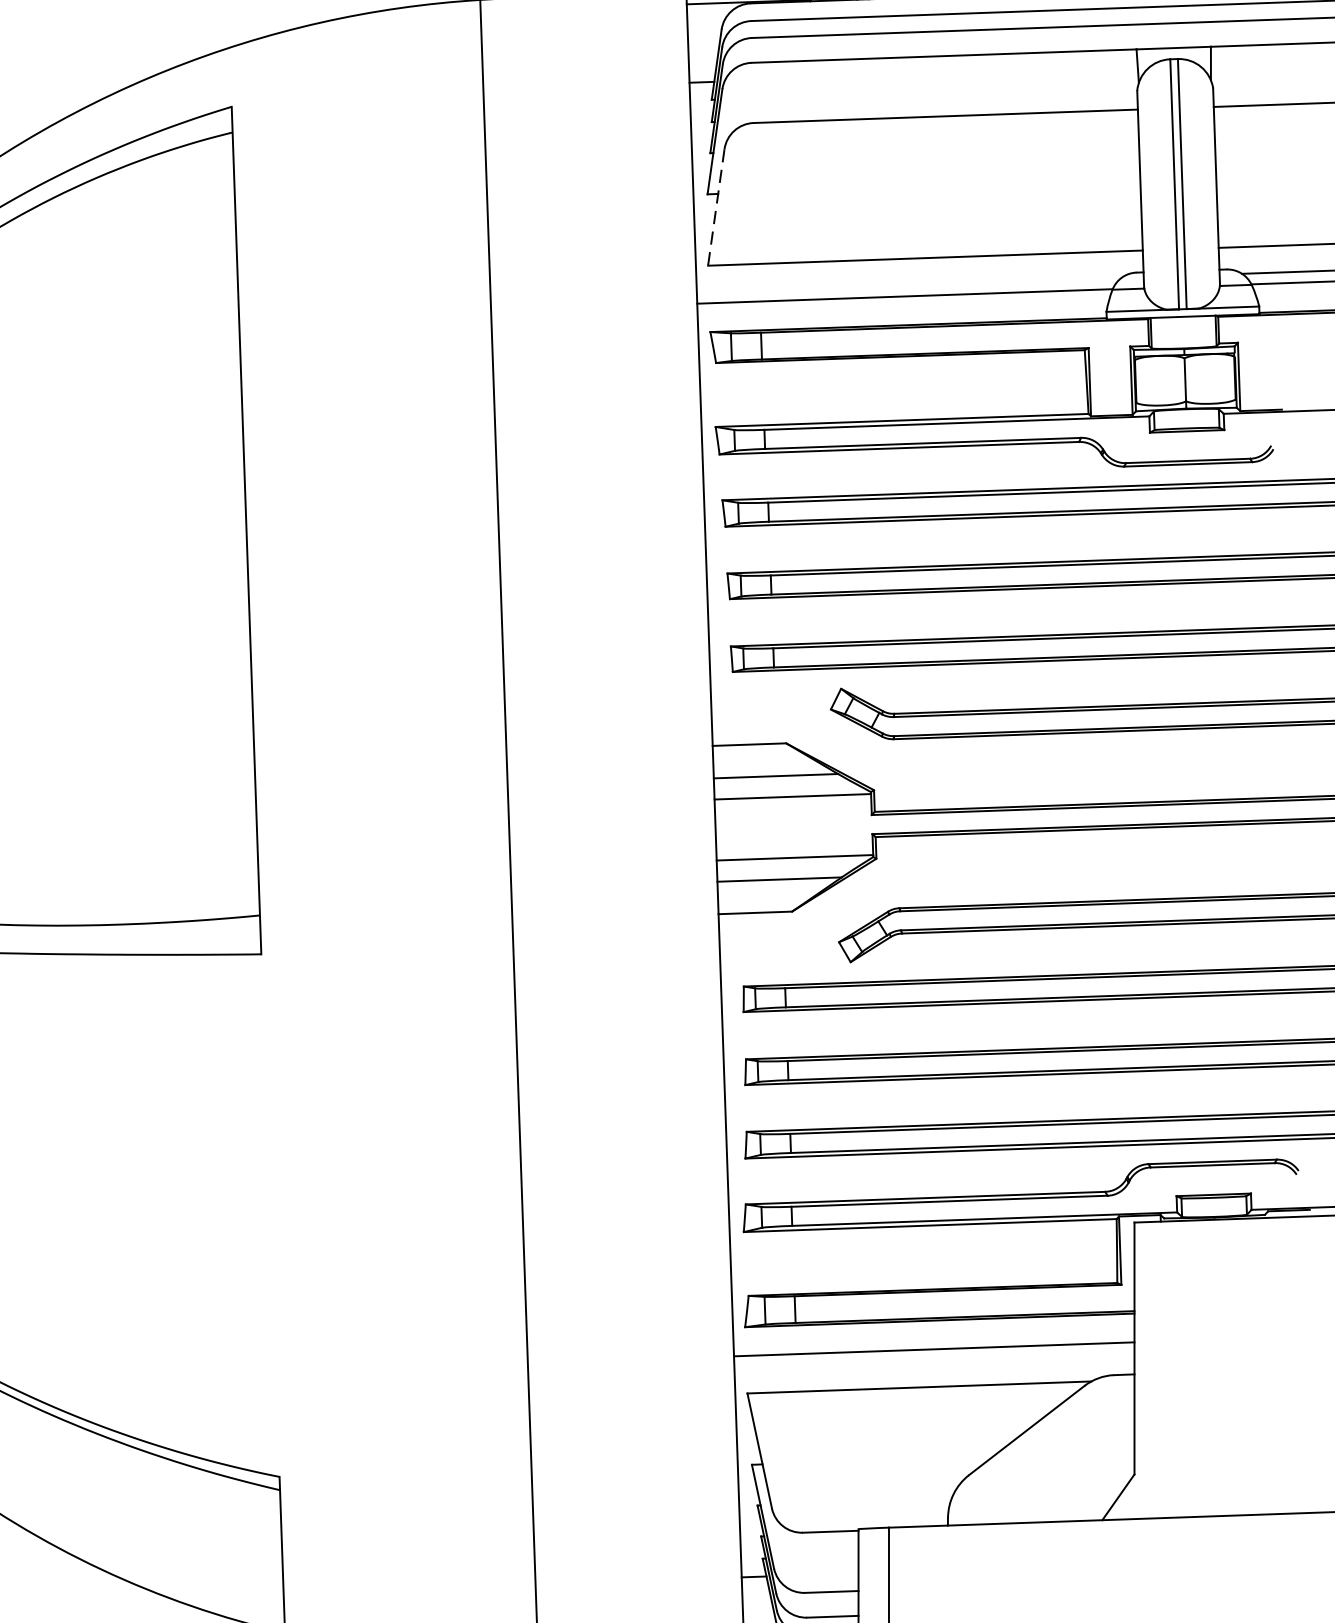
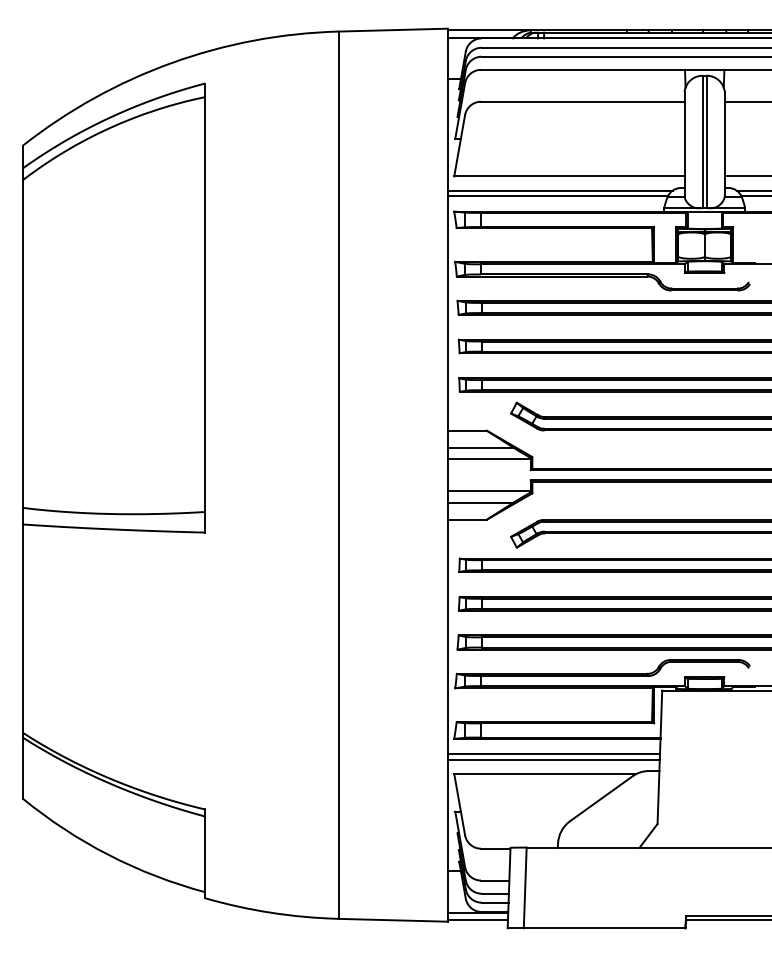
line: (716, 208) -> (459, 146), dashed -> solid
line: (907, 285) -> (559, 190), added
line: (933, 1359) -> (553, 759), added

